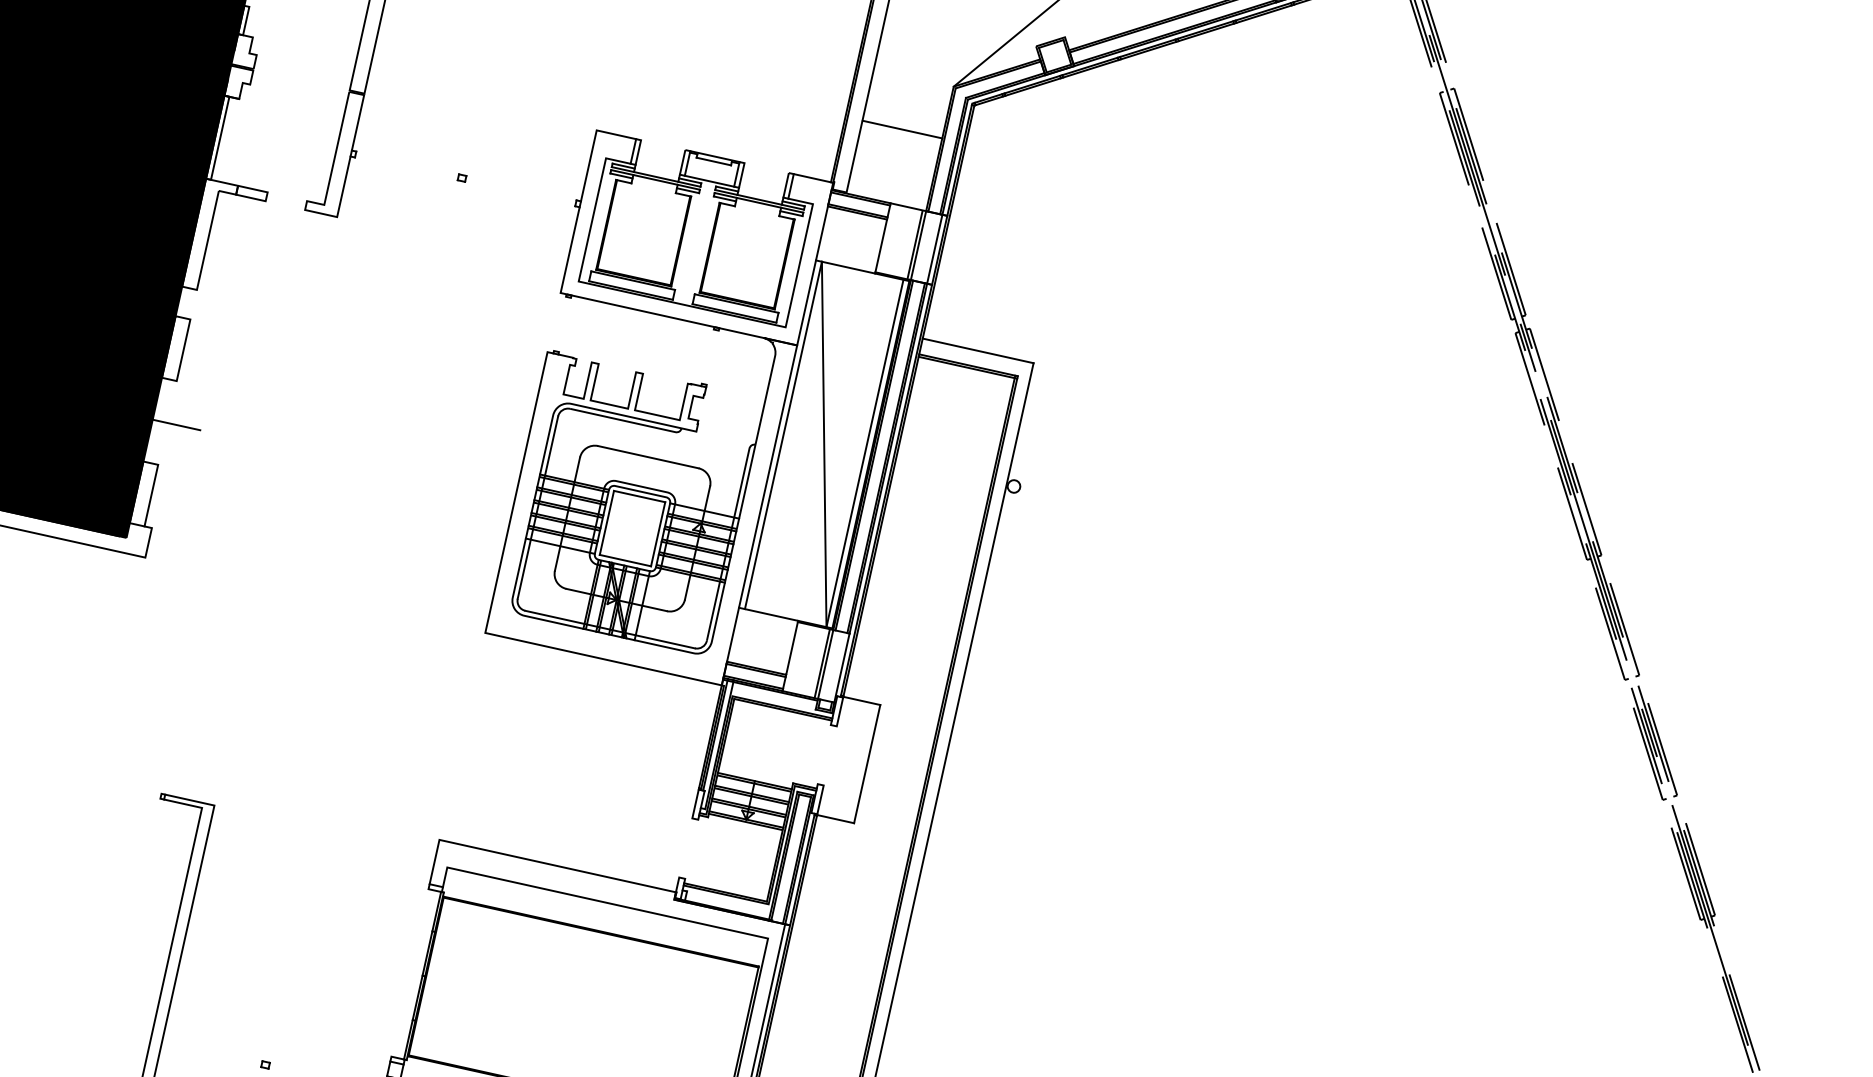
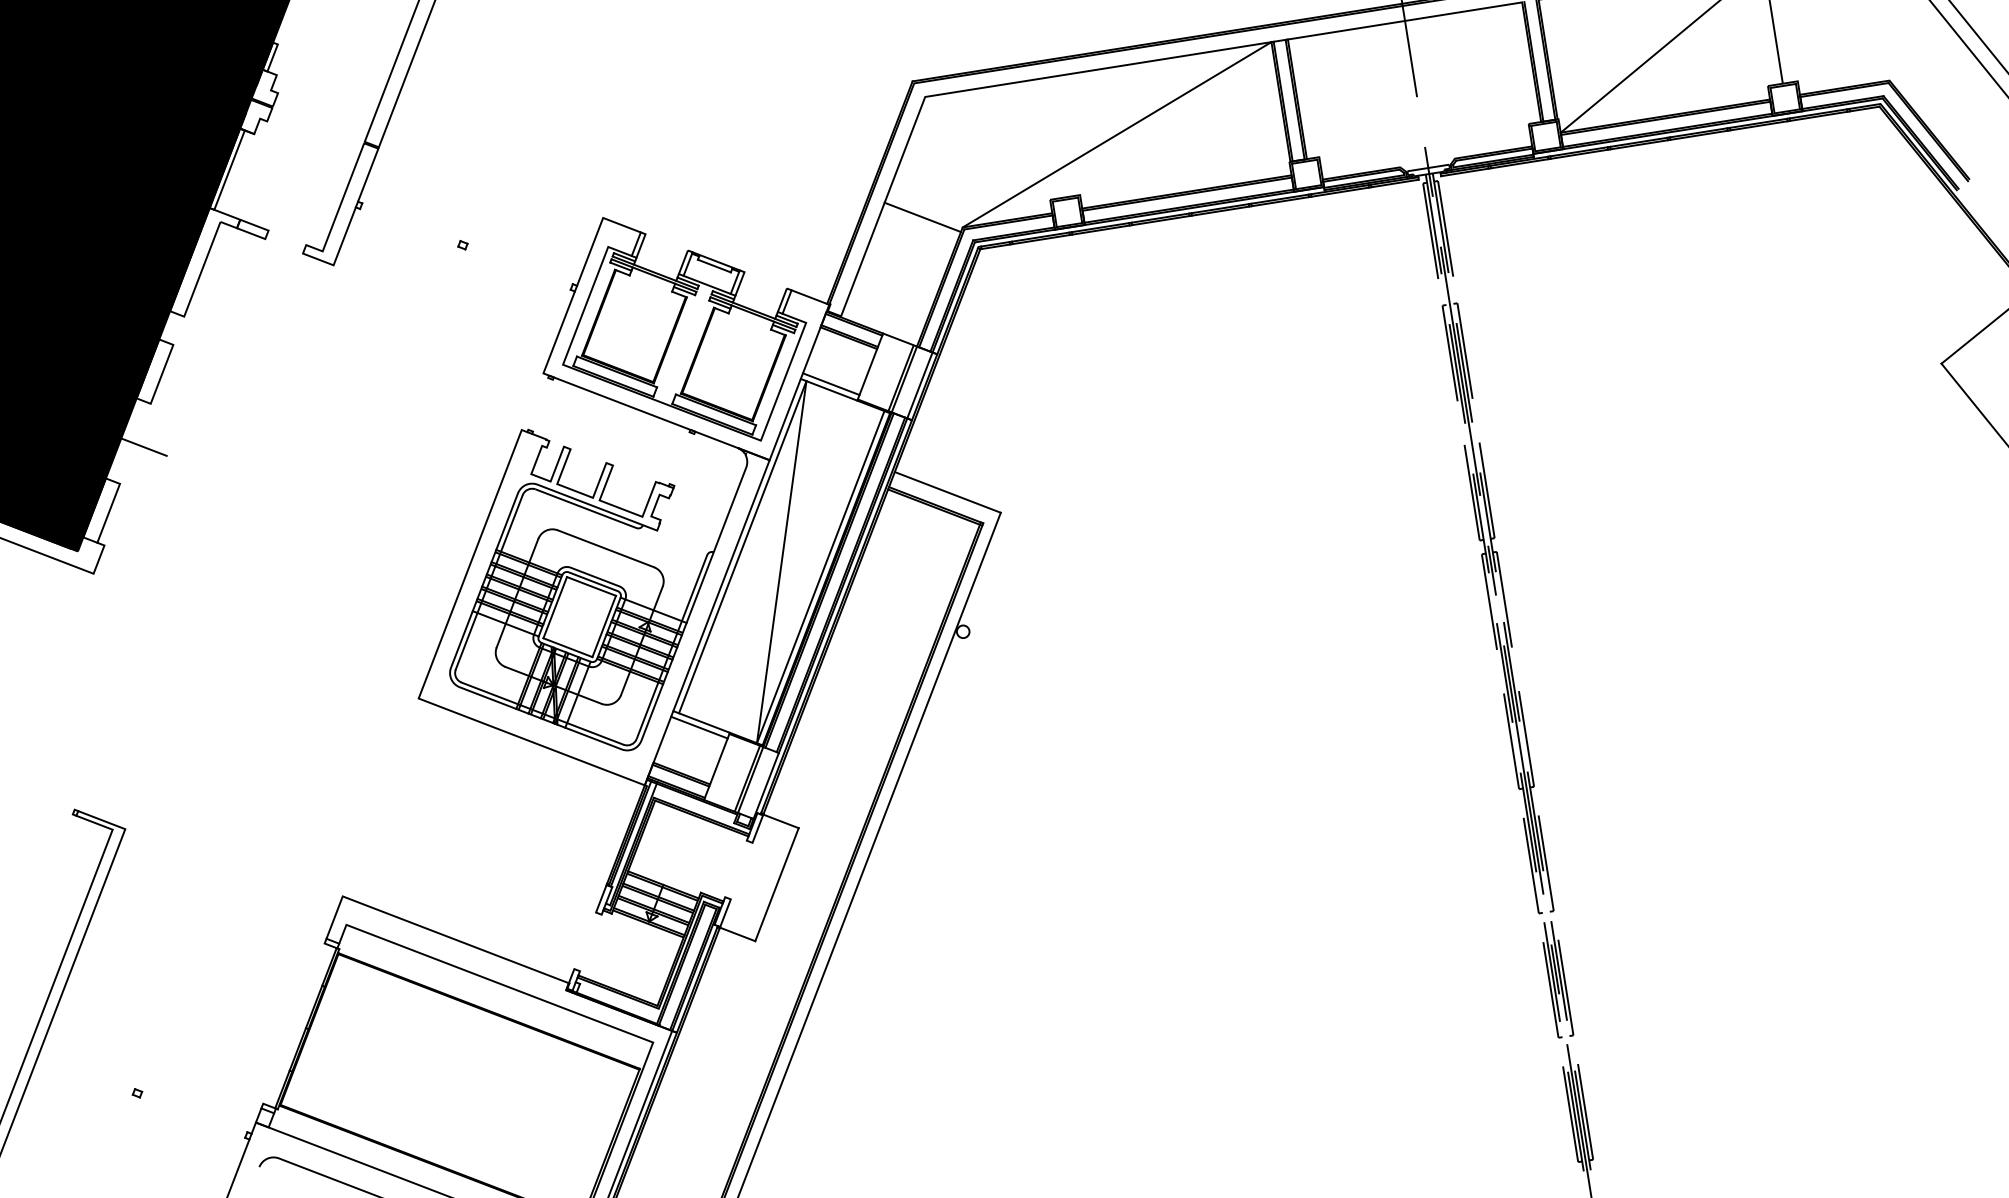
line: (902, 129) -> (922, 217), moved
line: (847, 261) -> (831, 384), added
line: (767, 620) -> (699, 727), added

